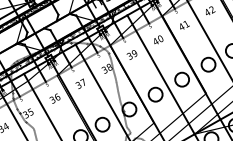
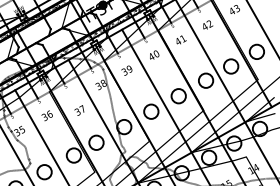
text: (80, 83) -> (79, 110), moved

